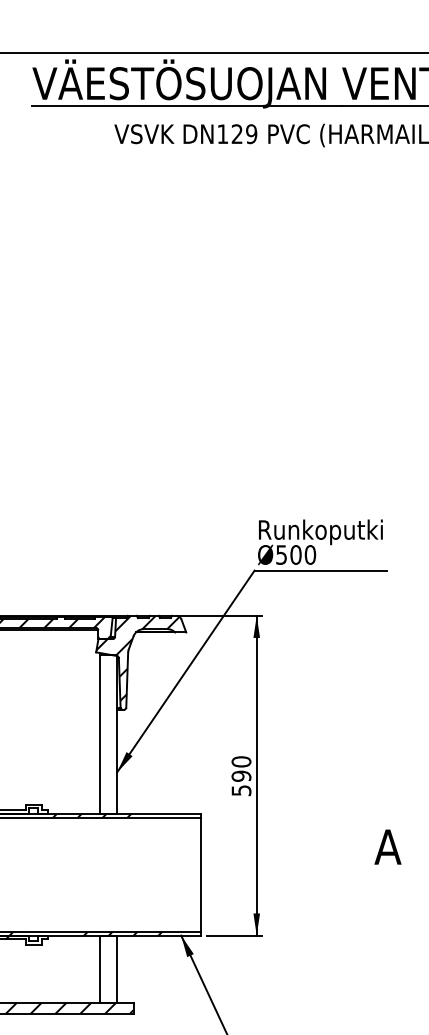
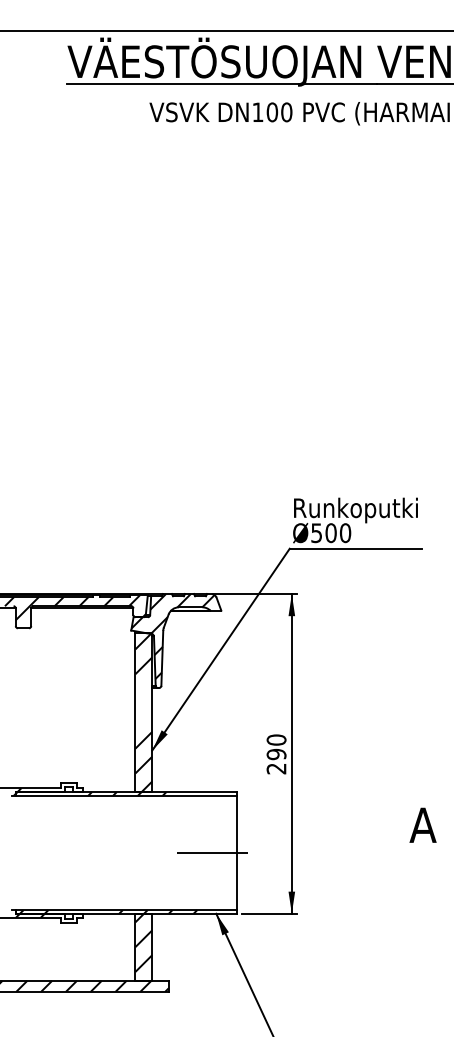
text: (244, 134) -> (279, 112), DN129 -> DN100
hatch: (108, 734) -> (143, 712), added
text: (241, 790) -> (276, 768), 590 -> 290
line: (177, 874) -> (212, 852), added
hatch: (108, 964) -> (143, 942), added

